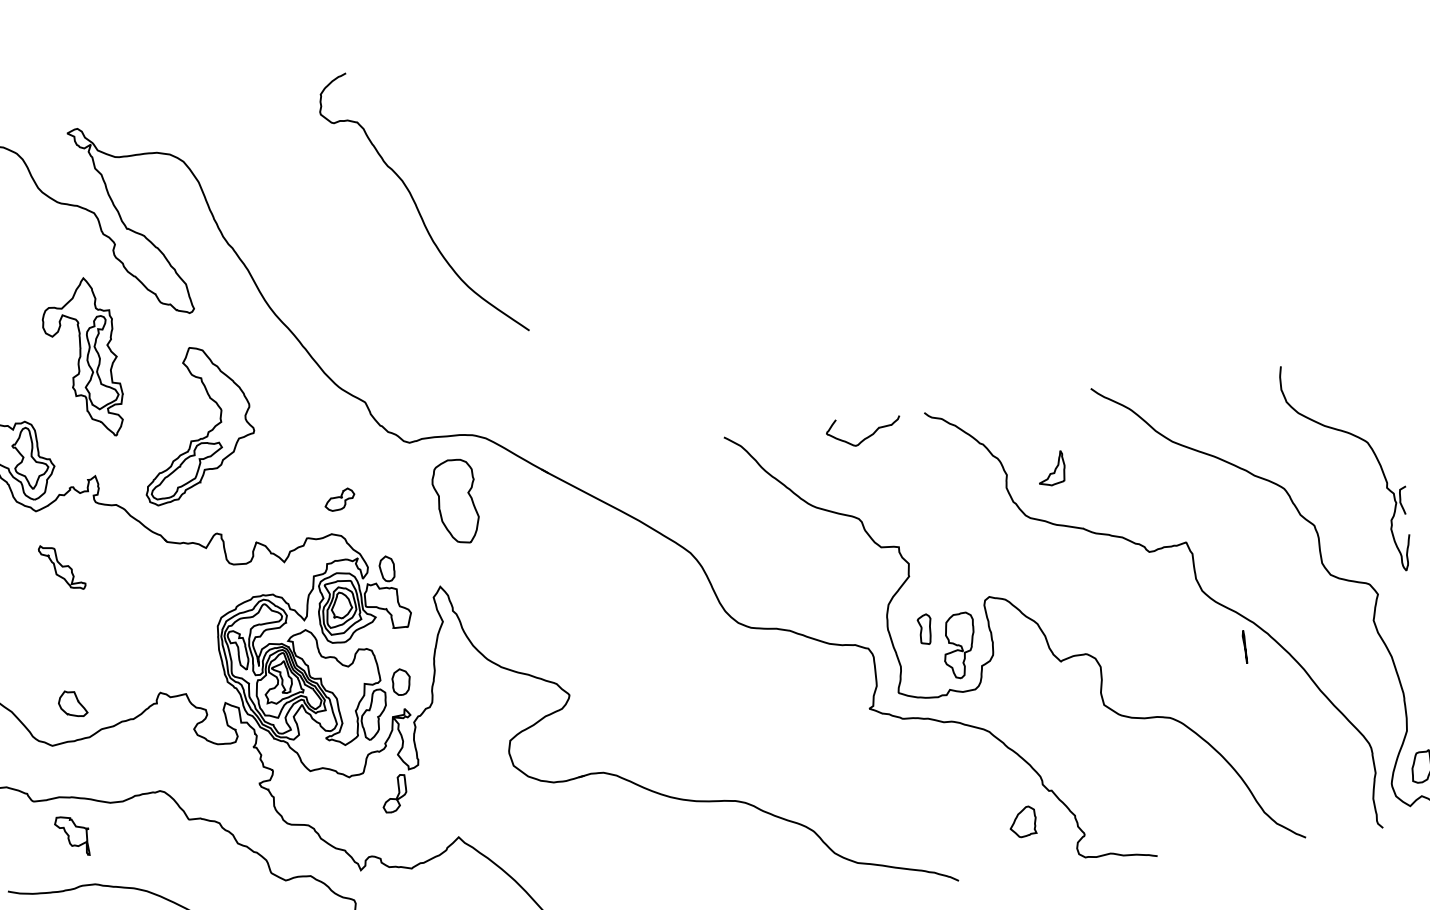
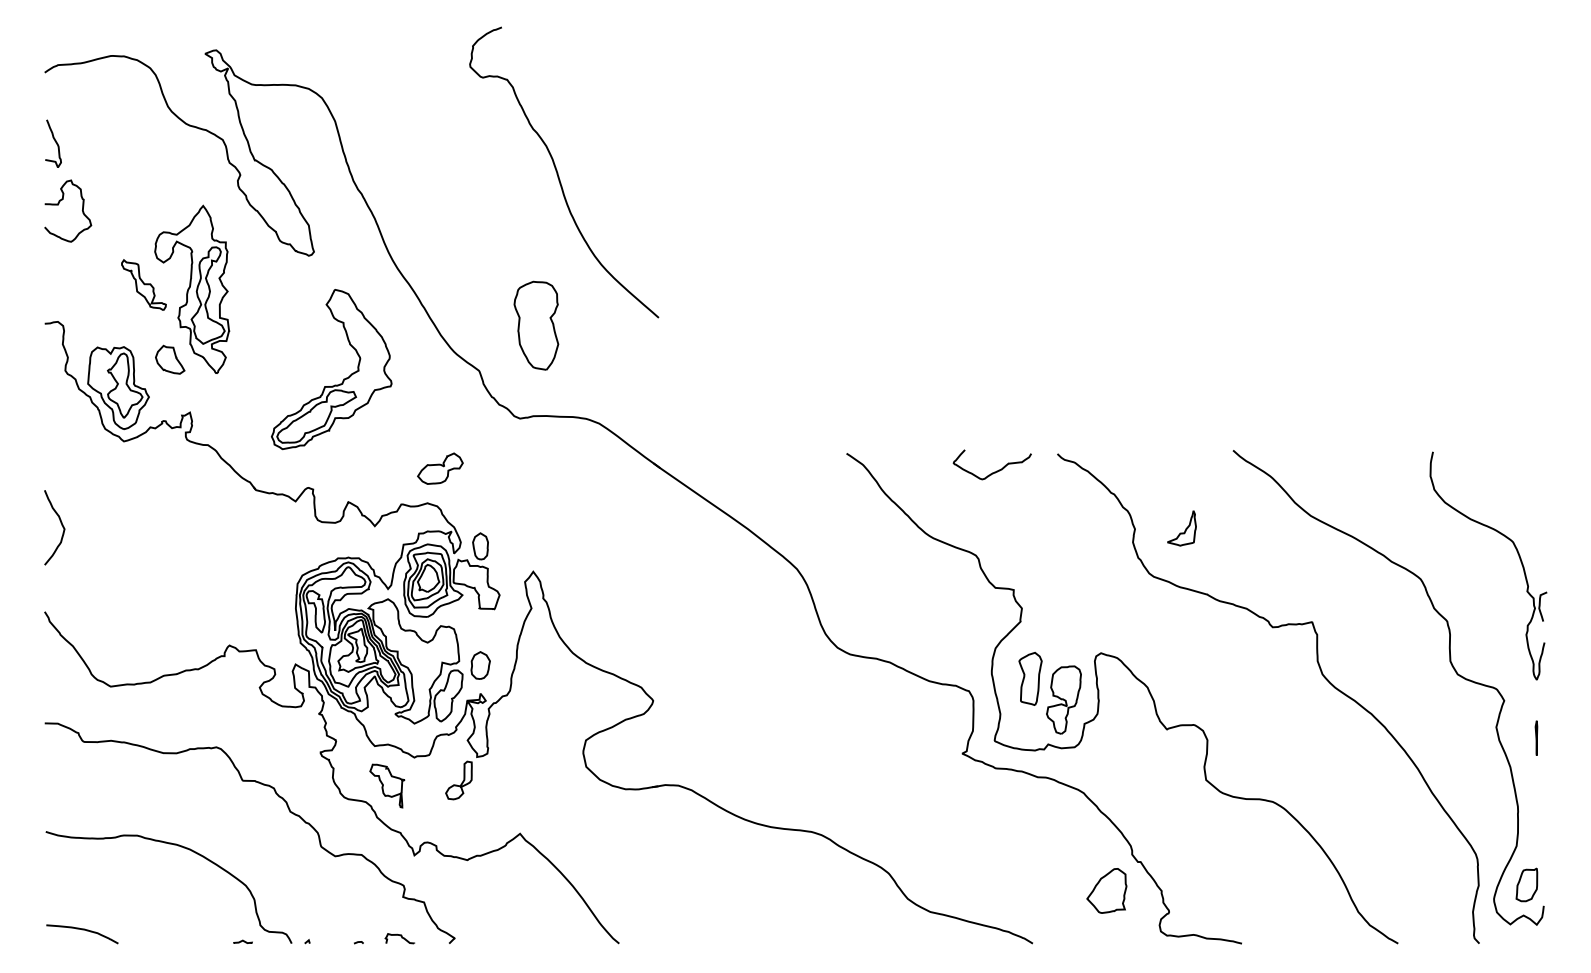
part: (207, 431) -> (343, 378), moved
part: (339, 499) -> (440, 468), size x1.43
part: (455, 501) -> (536, 325), moved
part: (61, 567) -> (143, 284), moved
part: (925, 629) -> (1030, 678), size x1.67
line: (1244, 646) -> (1536, 737), moved
part: (72, 703) -> (170, 359), moved
part: (1022, 821) -> (1106, 890), size x1.43
part: (73, 835) -> (387, 785), moved

